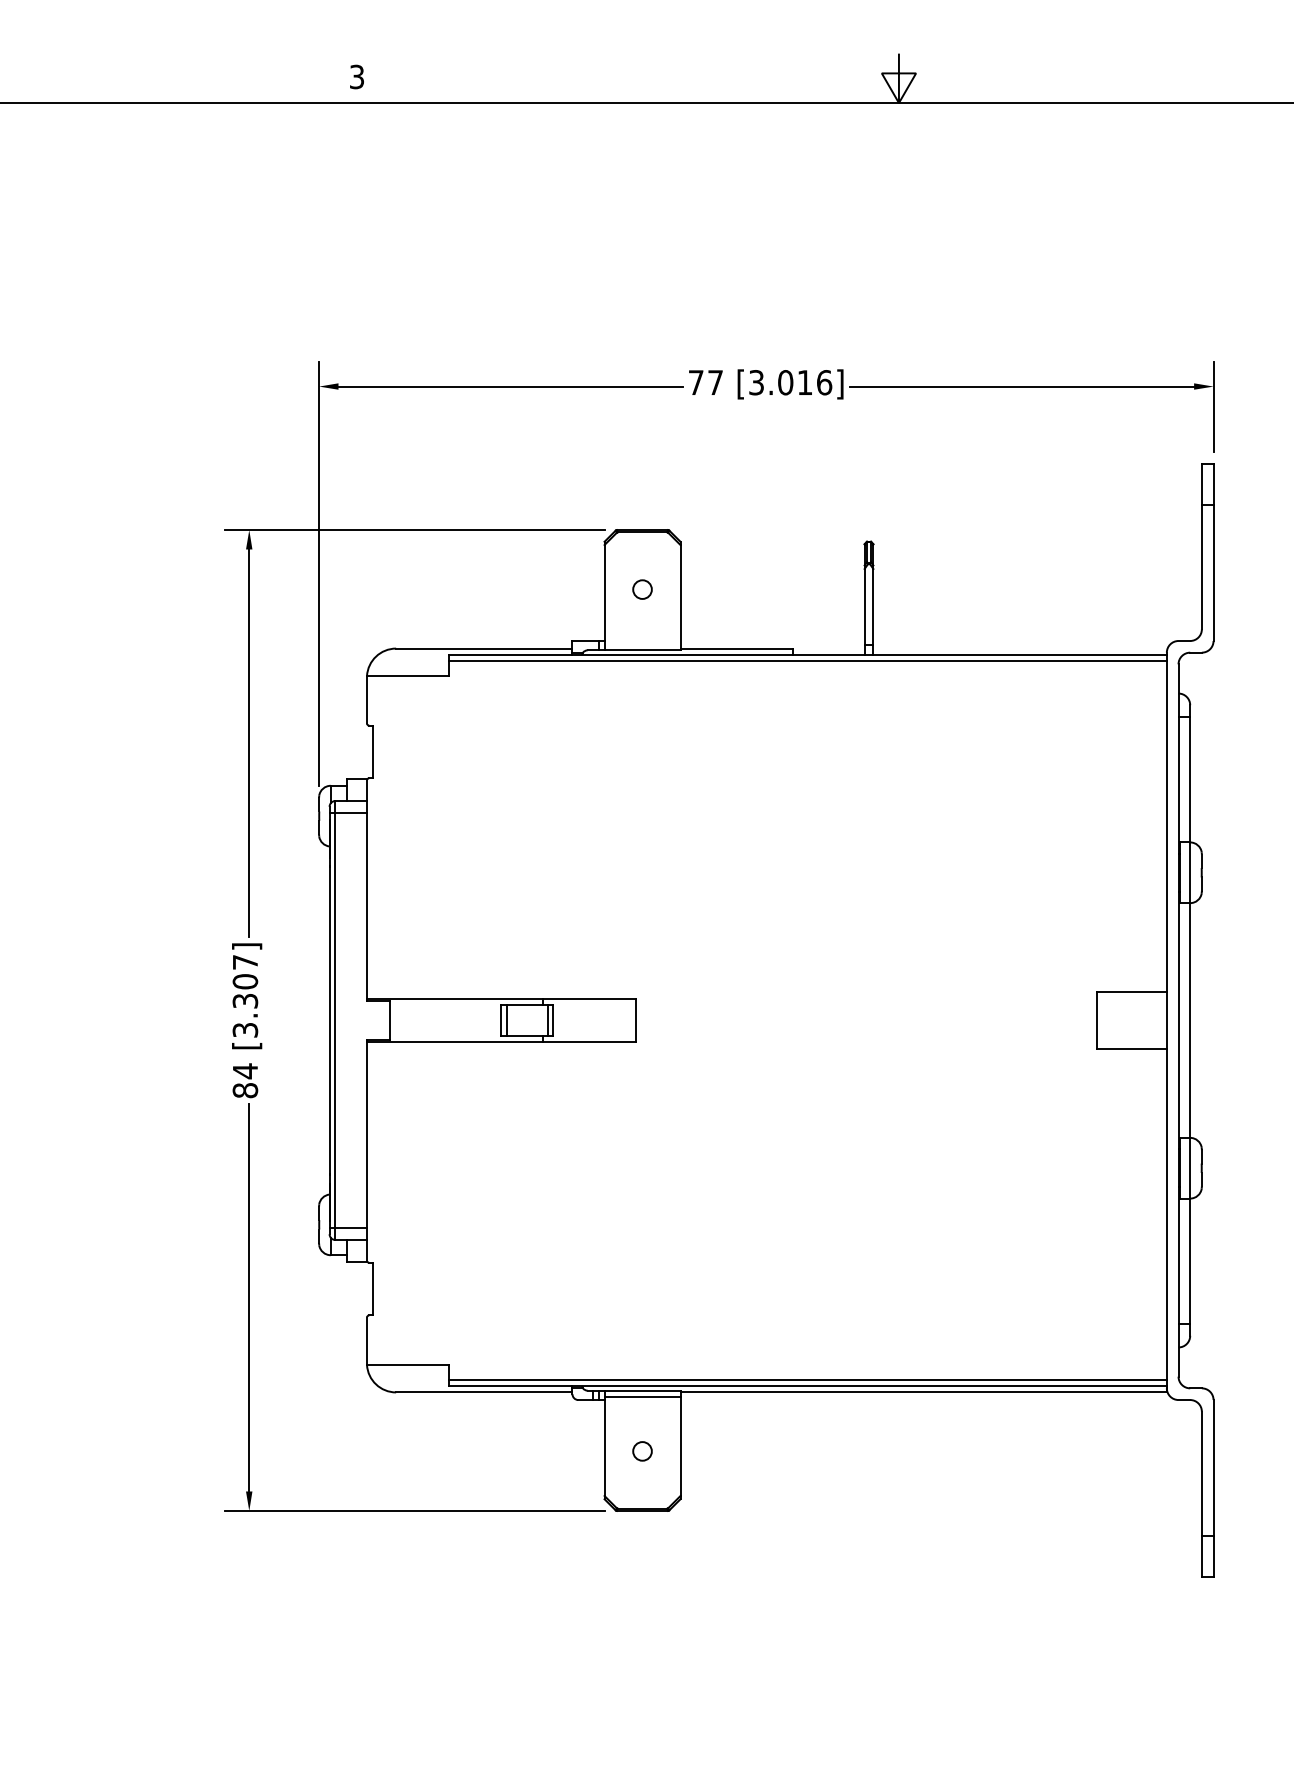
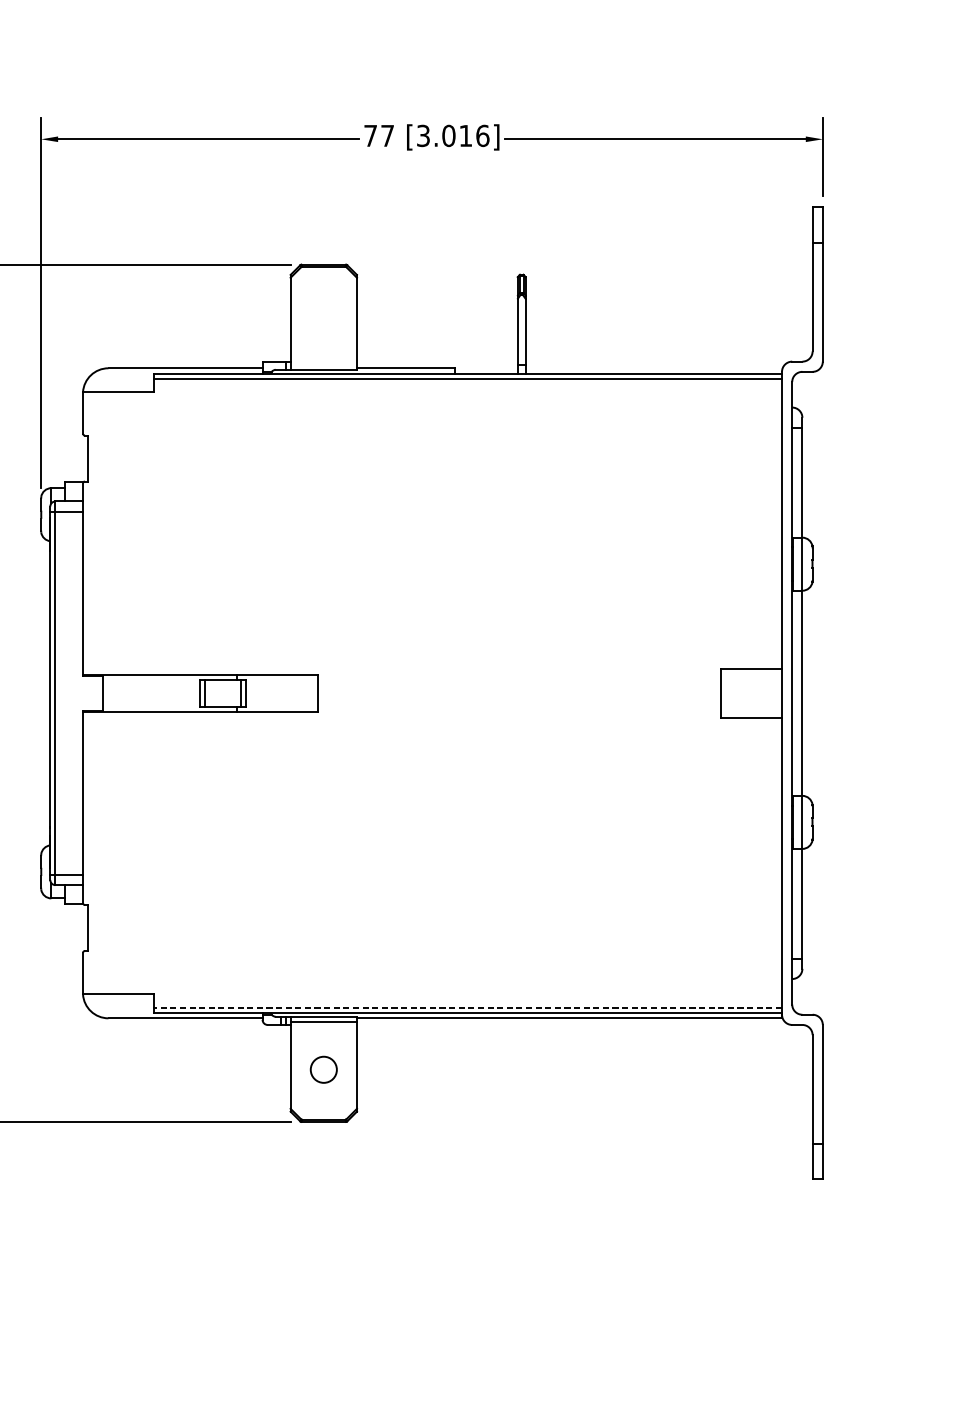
circle: (642, 589) -> (323, 316), removed
line: (807, 1380) -> (467, 1007), solid -> dashed
circle: (642, 1451) -> (323, 1069), size x1.6

